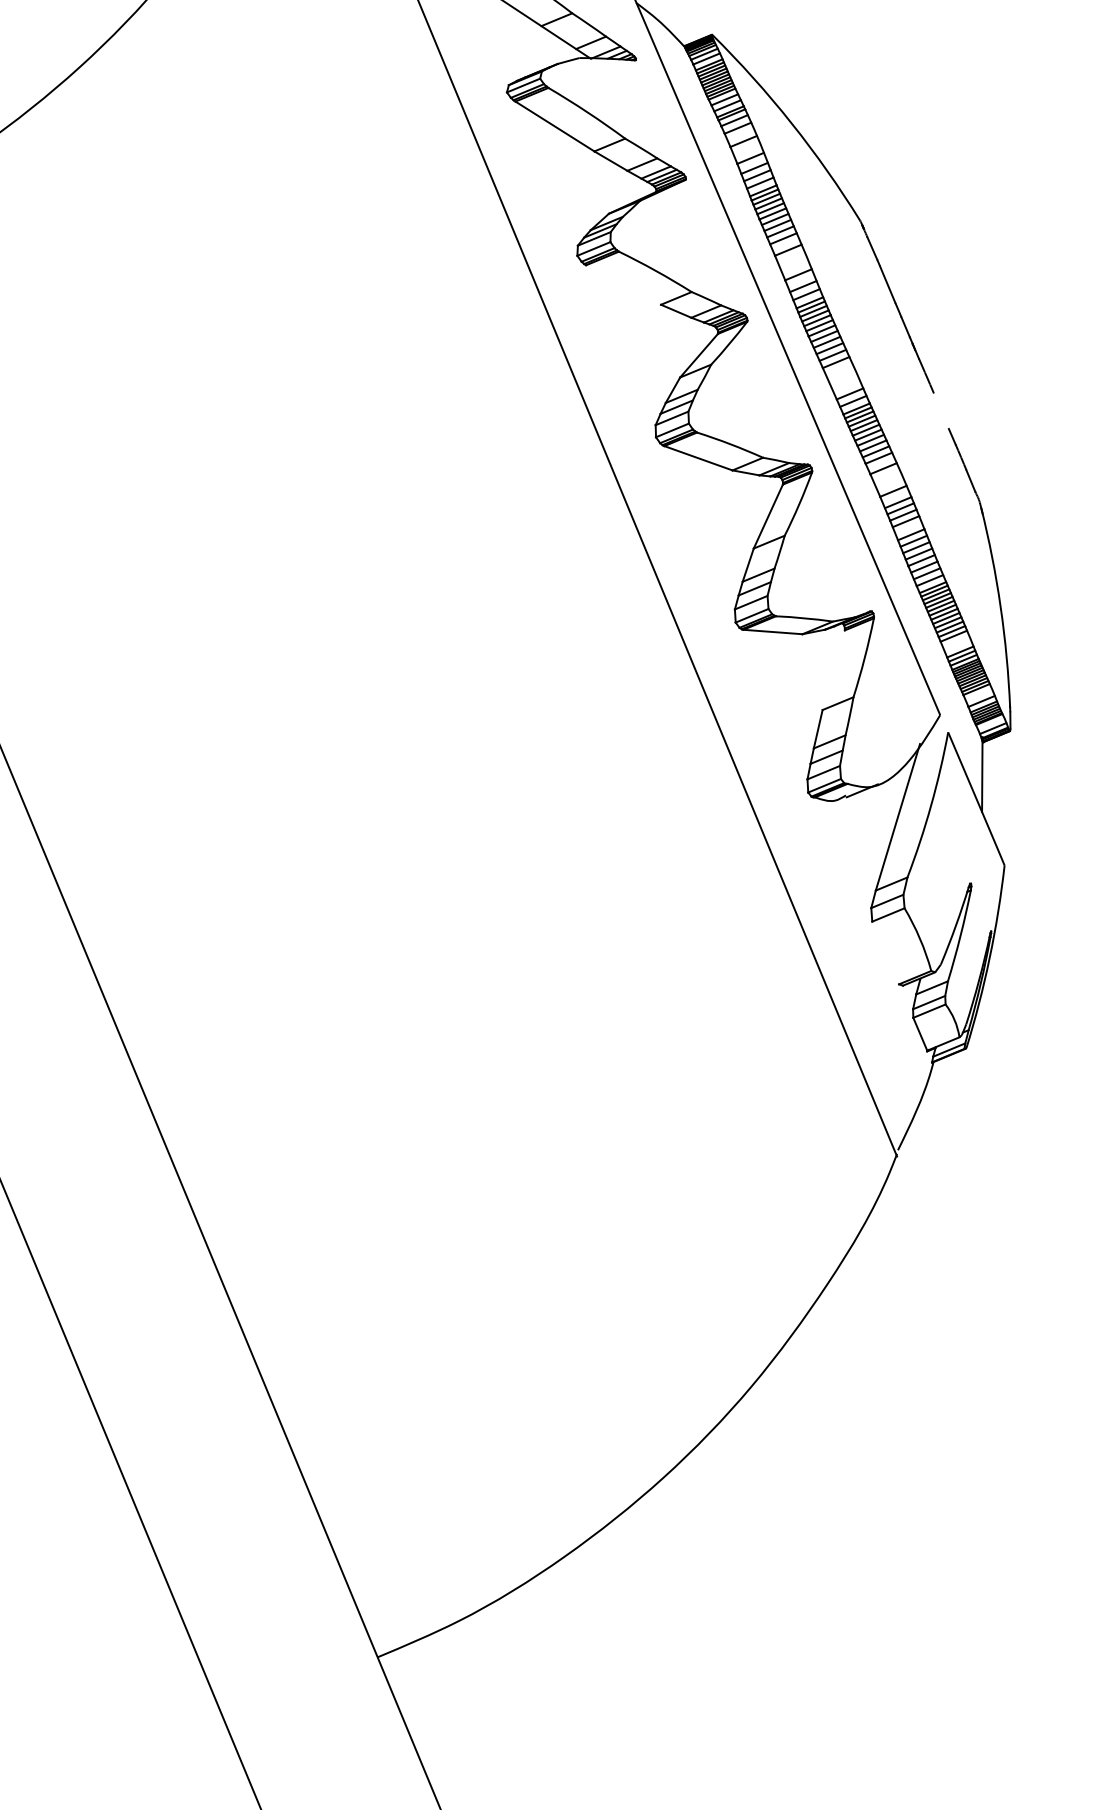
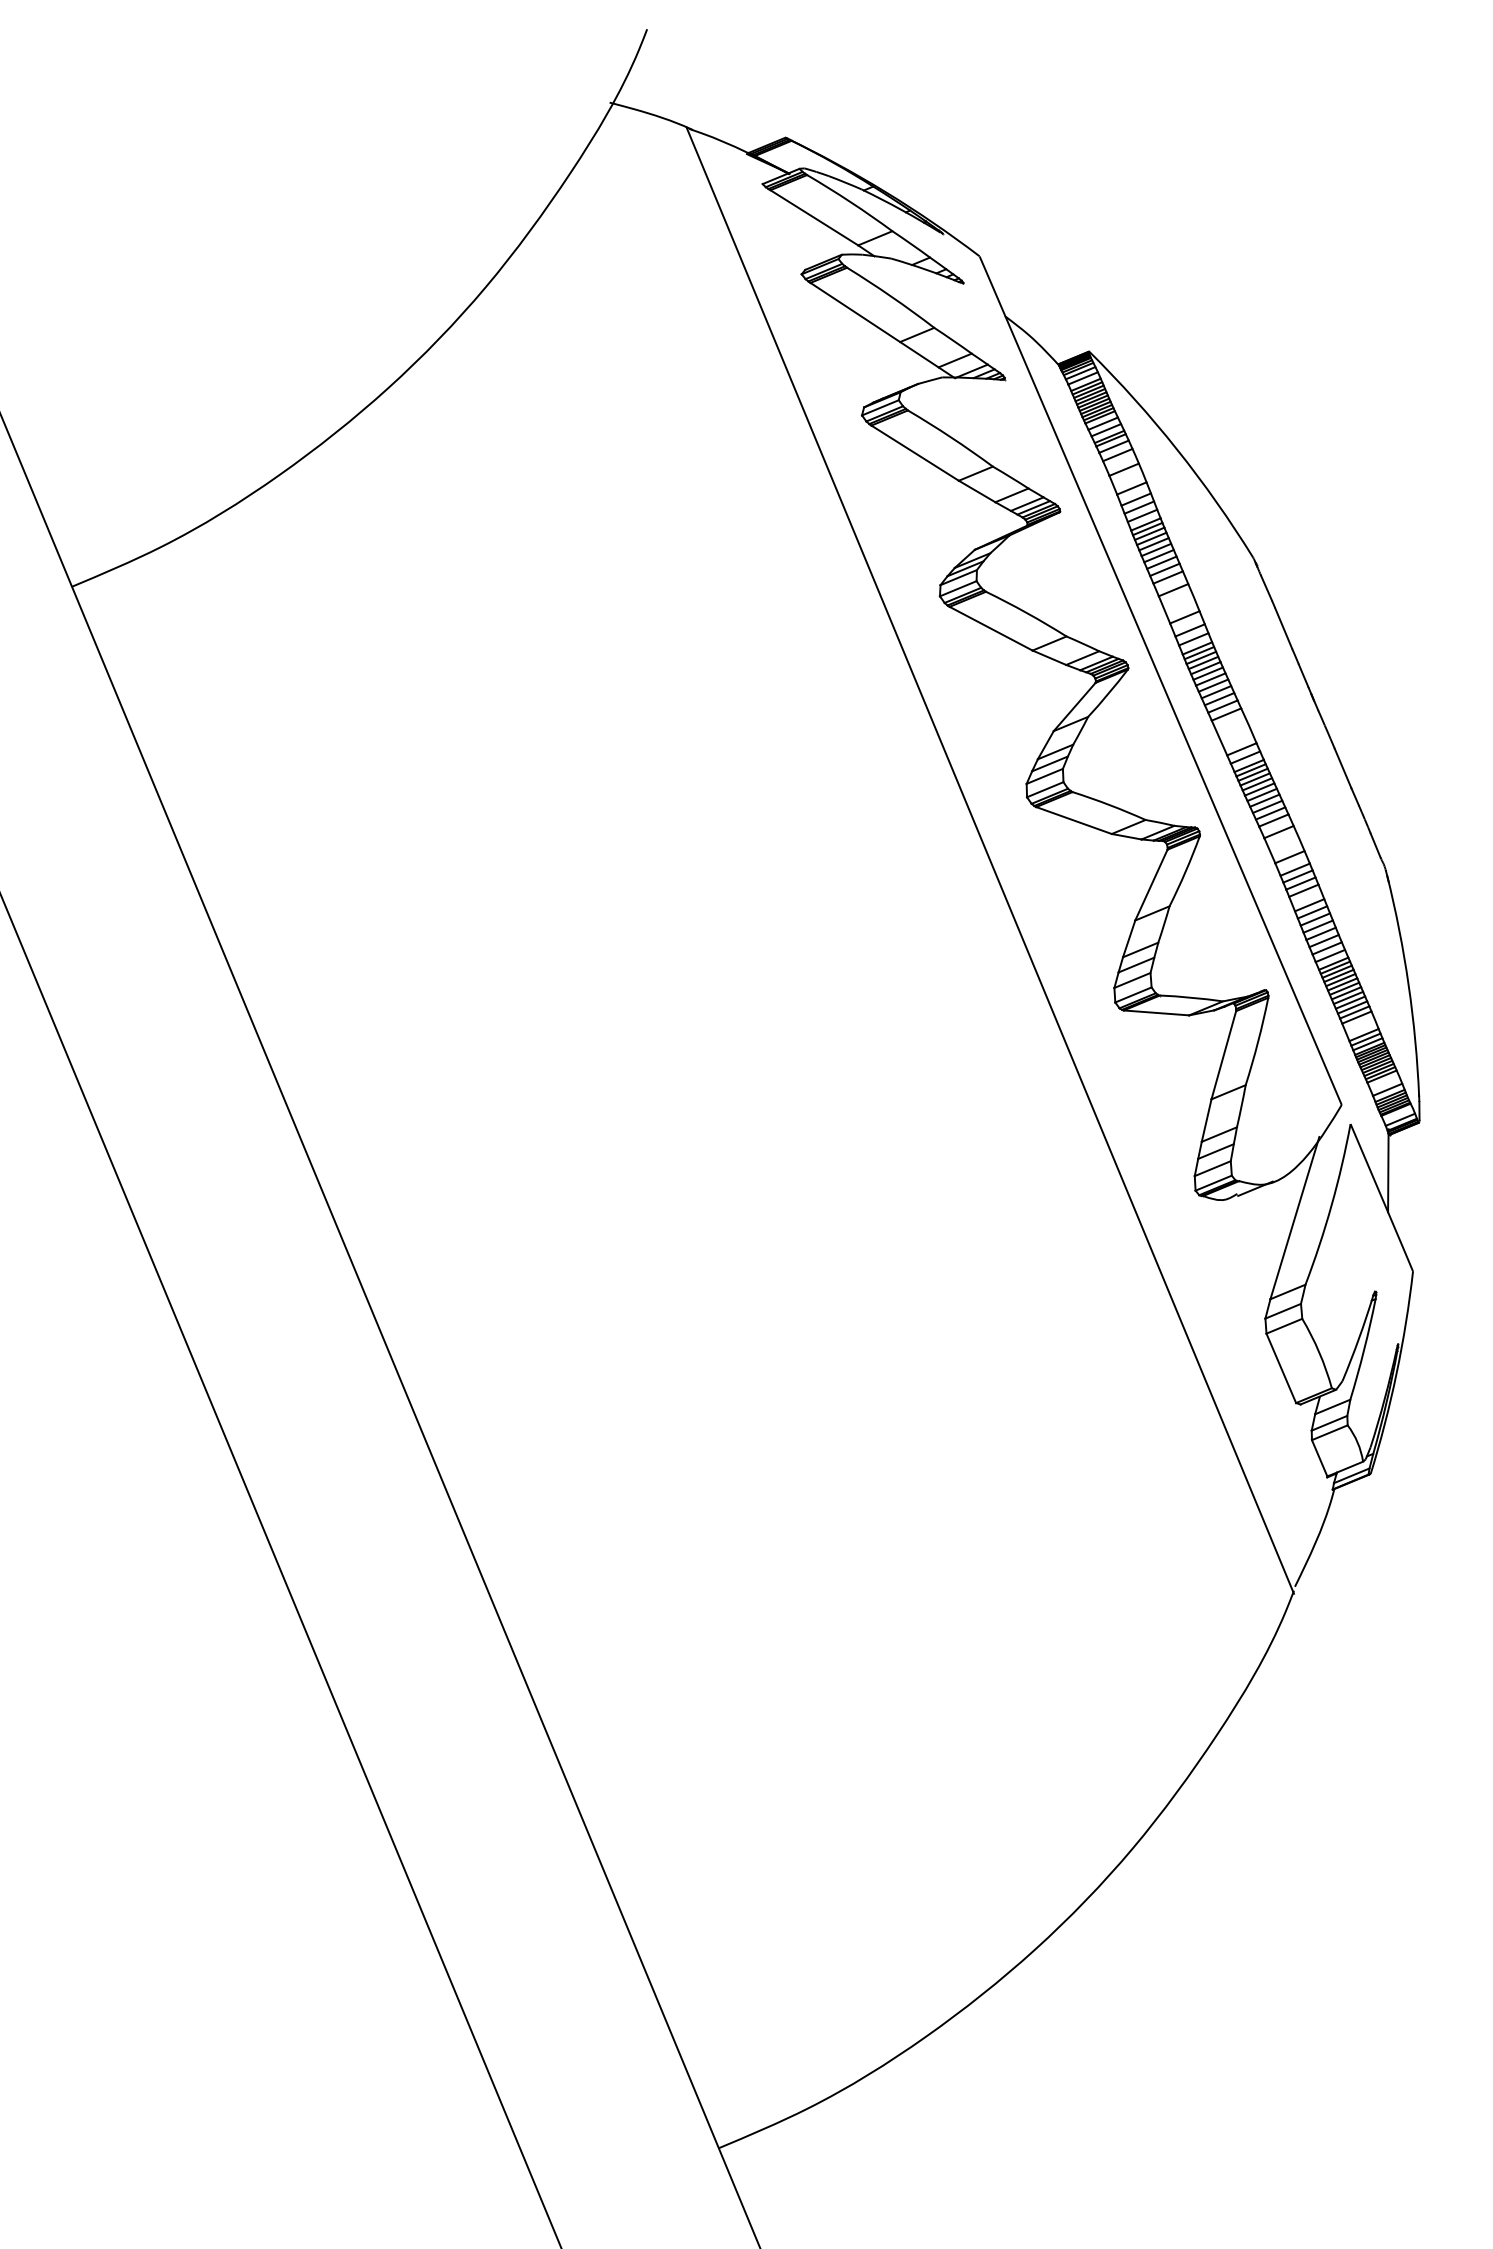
line: (623, 284) -> (990, 628), added
line: (940, 411) -> (1342, 768), added
line: (833, 670) -> (1223, 1055), added
line: (885, 953) -> (1281, 1368), added

